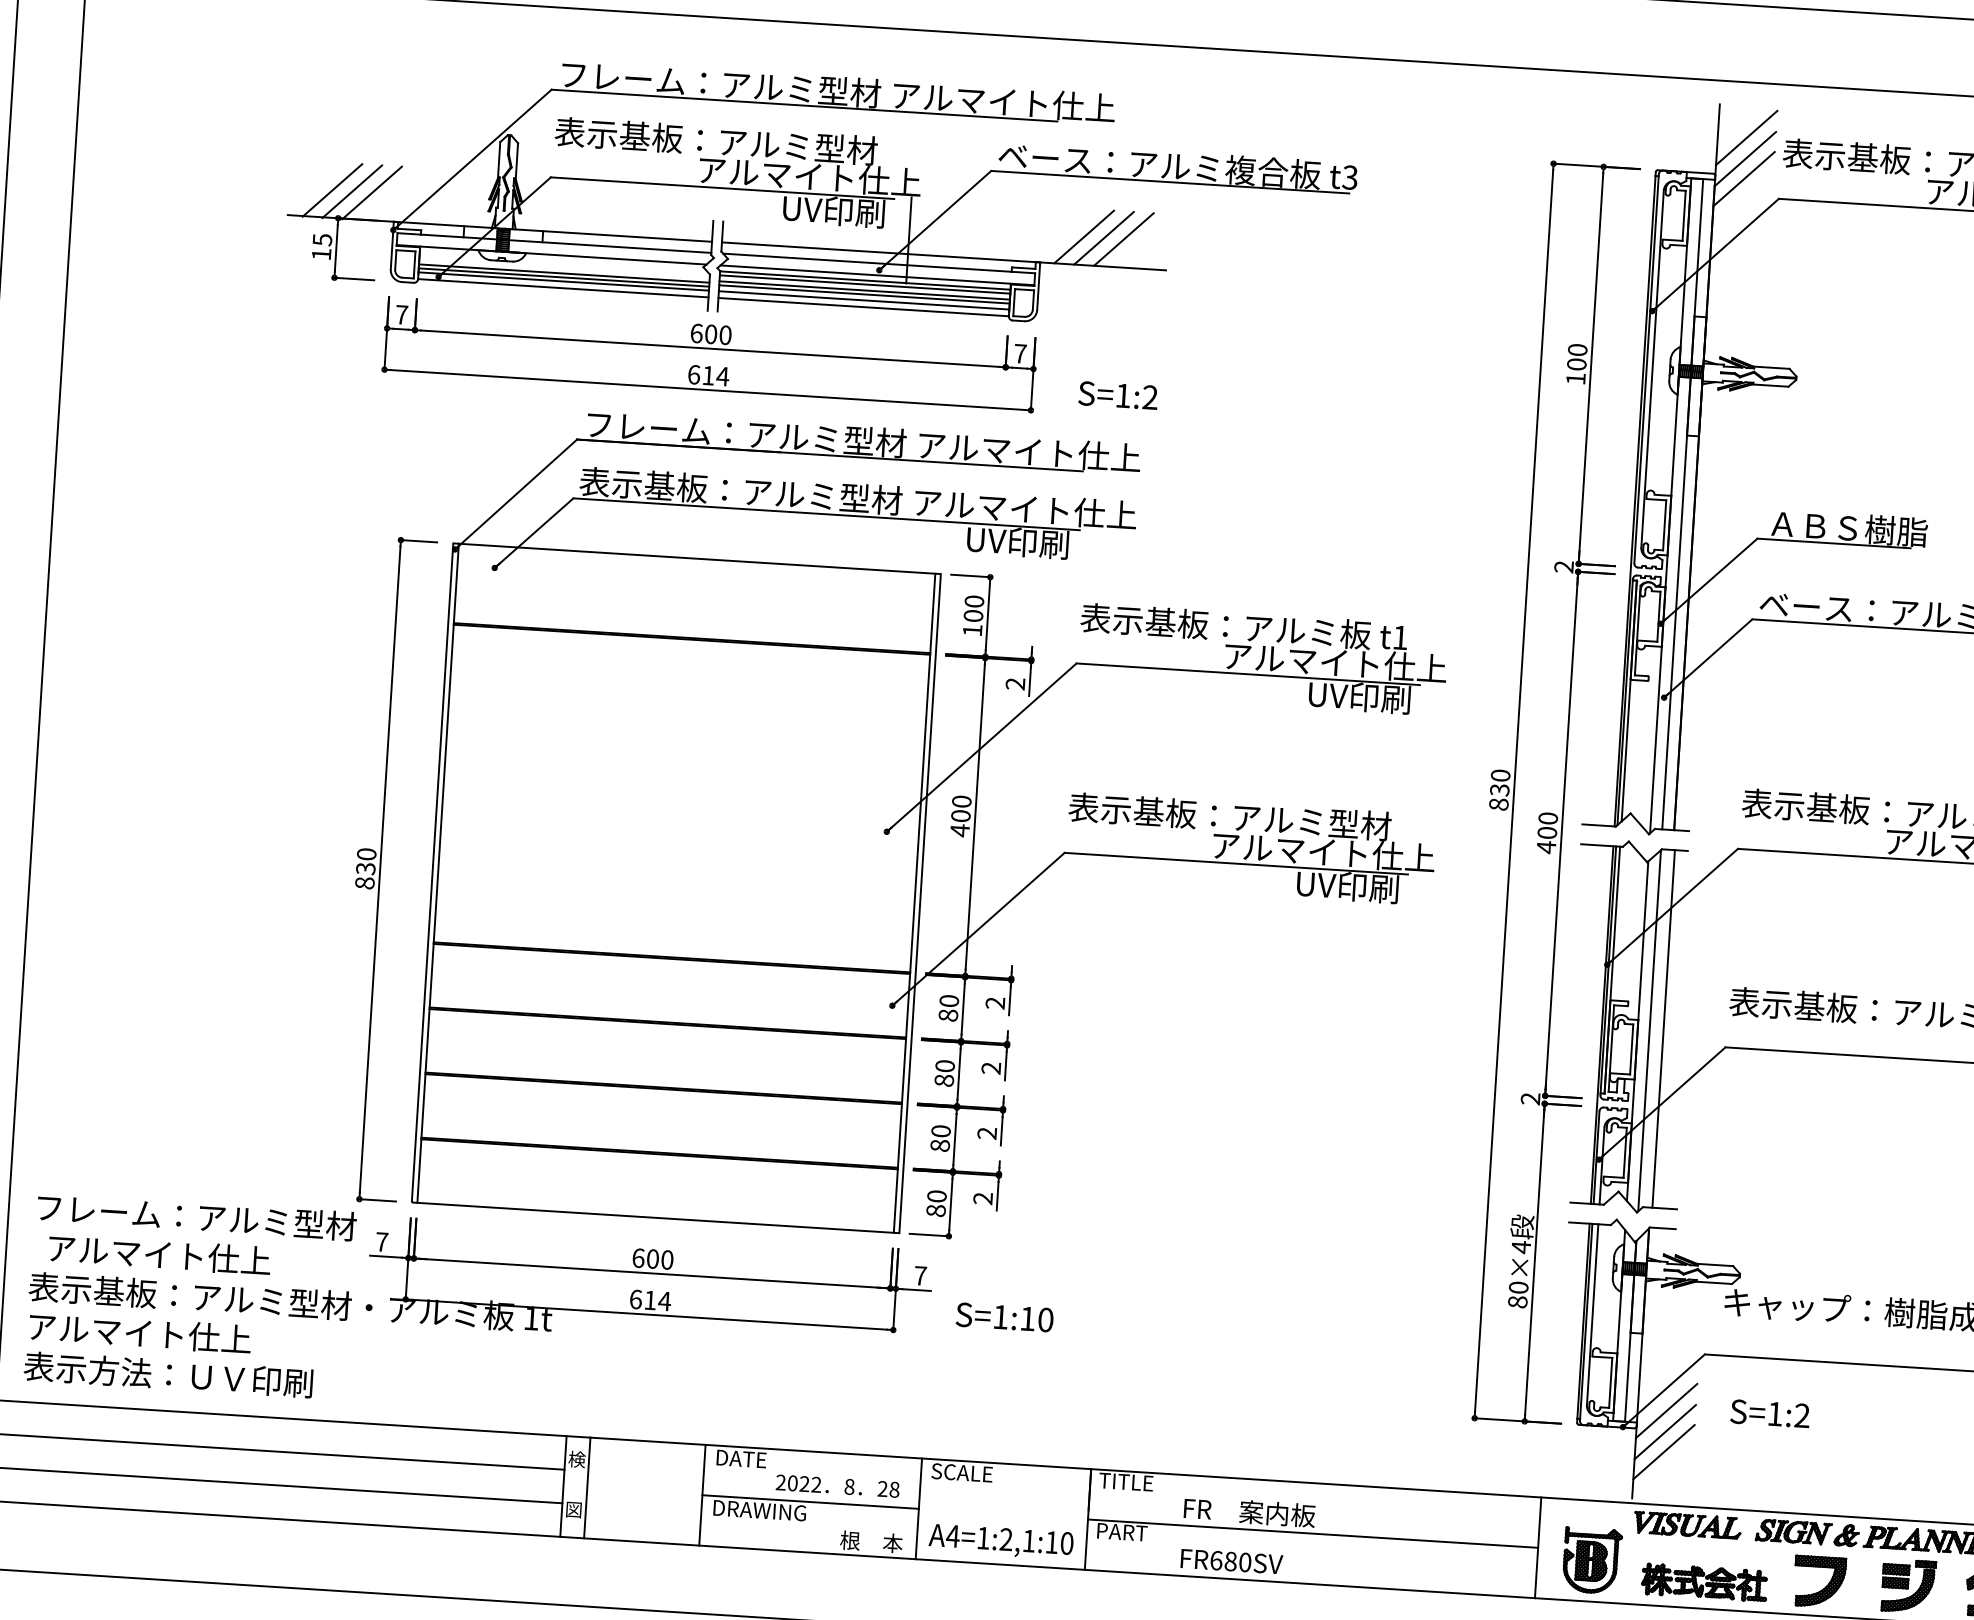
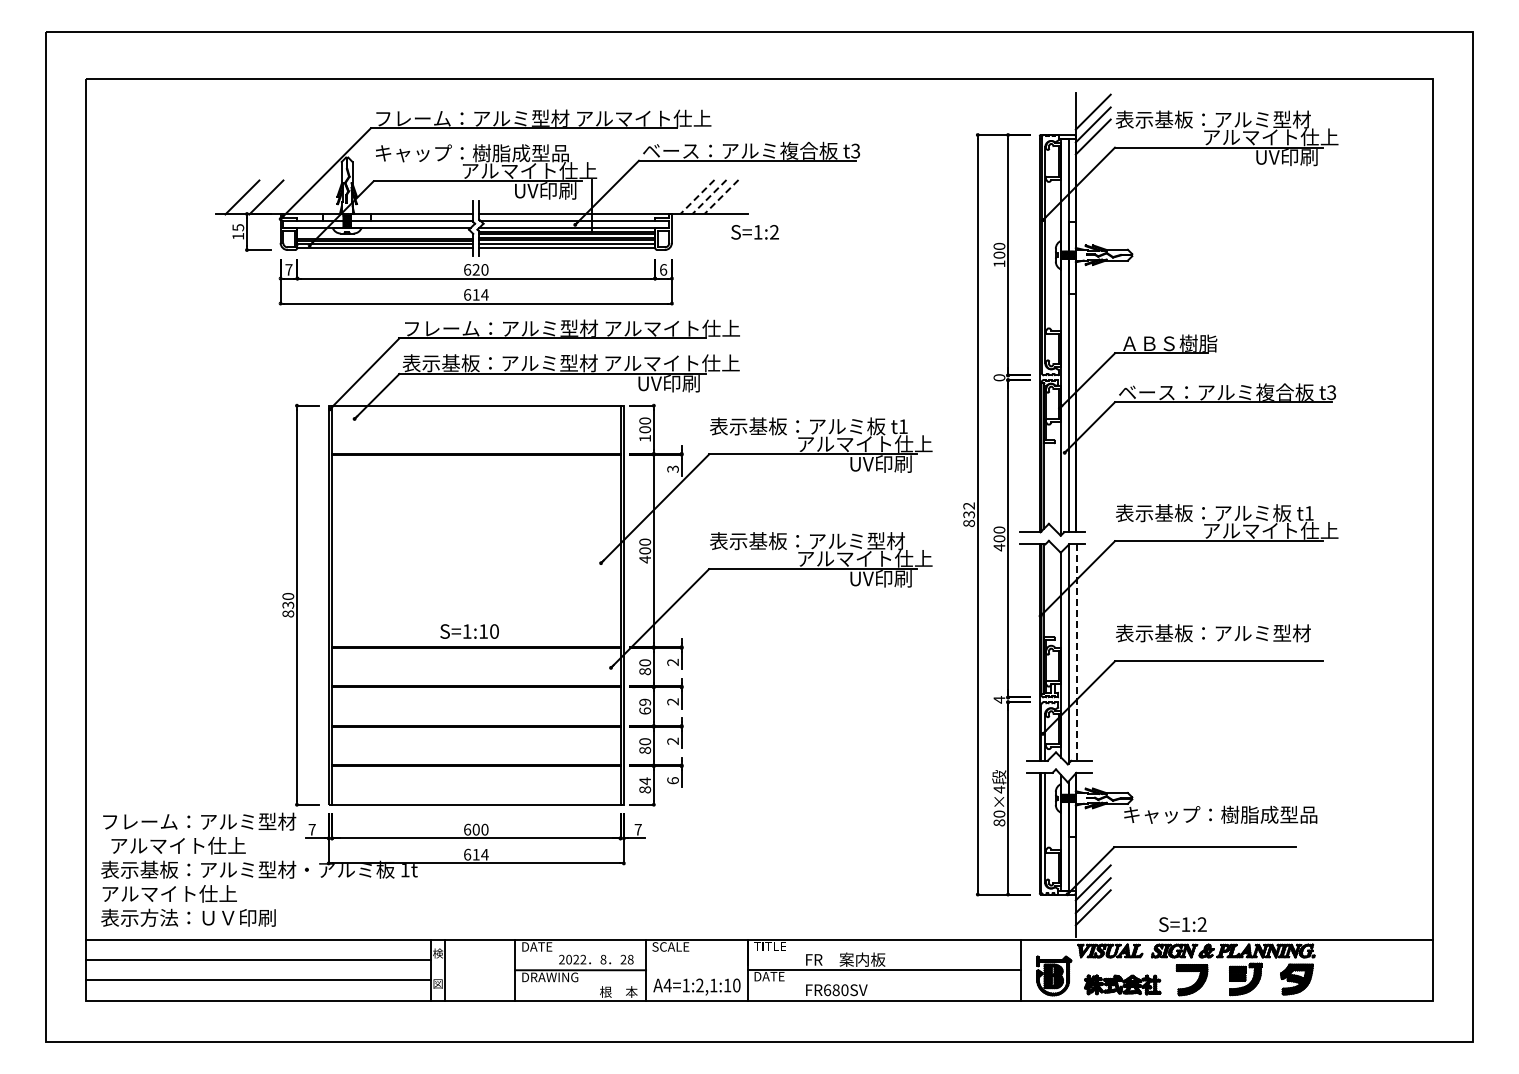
text: (715, 141) -> (471, 153), 表示基板：アルミ型材 -> キャップ：樹脂成型品
line: (352, 191) -> (254, 197), removed
line: (1084, 237) -> (697, 197), solid -> dashed
line: (1103, 239) -> (709, 197), solid -> dashed
line: (1123, 240) -> (721, 197), solid -> dashed
text: (709, 333) -> (475, 269), 600 -> 620
text: (1020, 353) -> (663, 269), 7 -> 6
text: (1117, 395) -> (754, 232), moved
text: (1564, 566) -> (999, 377), 2 -> 0
text: (1014, 682) -> (672, 468), 2 -> 3
text: (1499, 774) -> (968, 505), 830 -> 832
line: (1664, 1030) -> (1077, 653), solid -> dashed
text: (945, 1073) -> (645, 706), 80 -> 69
text: (1530, 1098) -> (999, 699), 2 -> 4
text: (937, 1197) -> (645, 781), 80 -> 84
text: (982, 1198) -> (672, 780), 2 -> 6
text: (1004, 1317) -> (469, 631), moved
text: (1769, 1413) -> (1182, 924), moved
text: (1122, 1531) -> (769, 976), PART -> DATE

